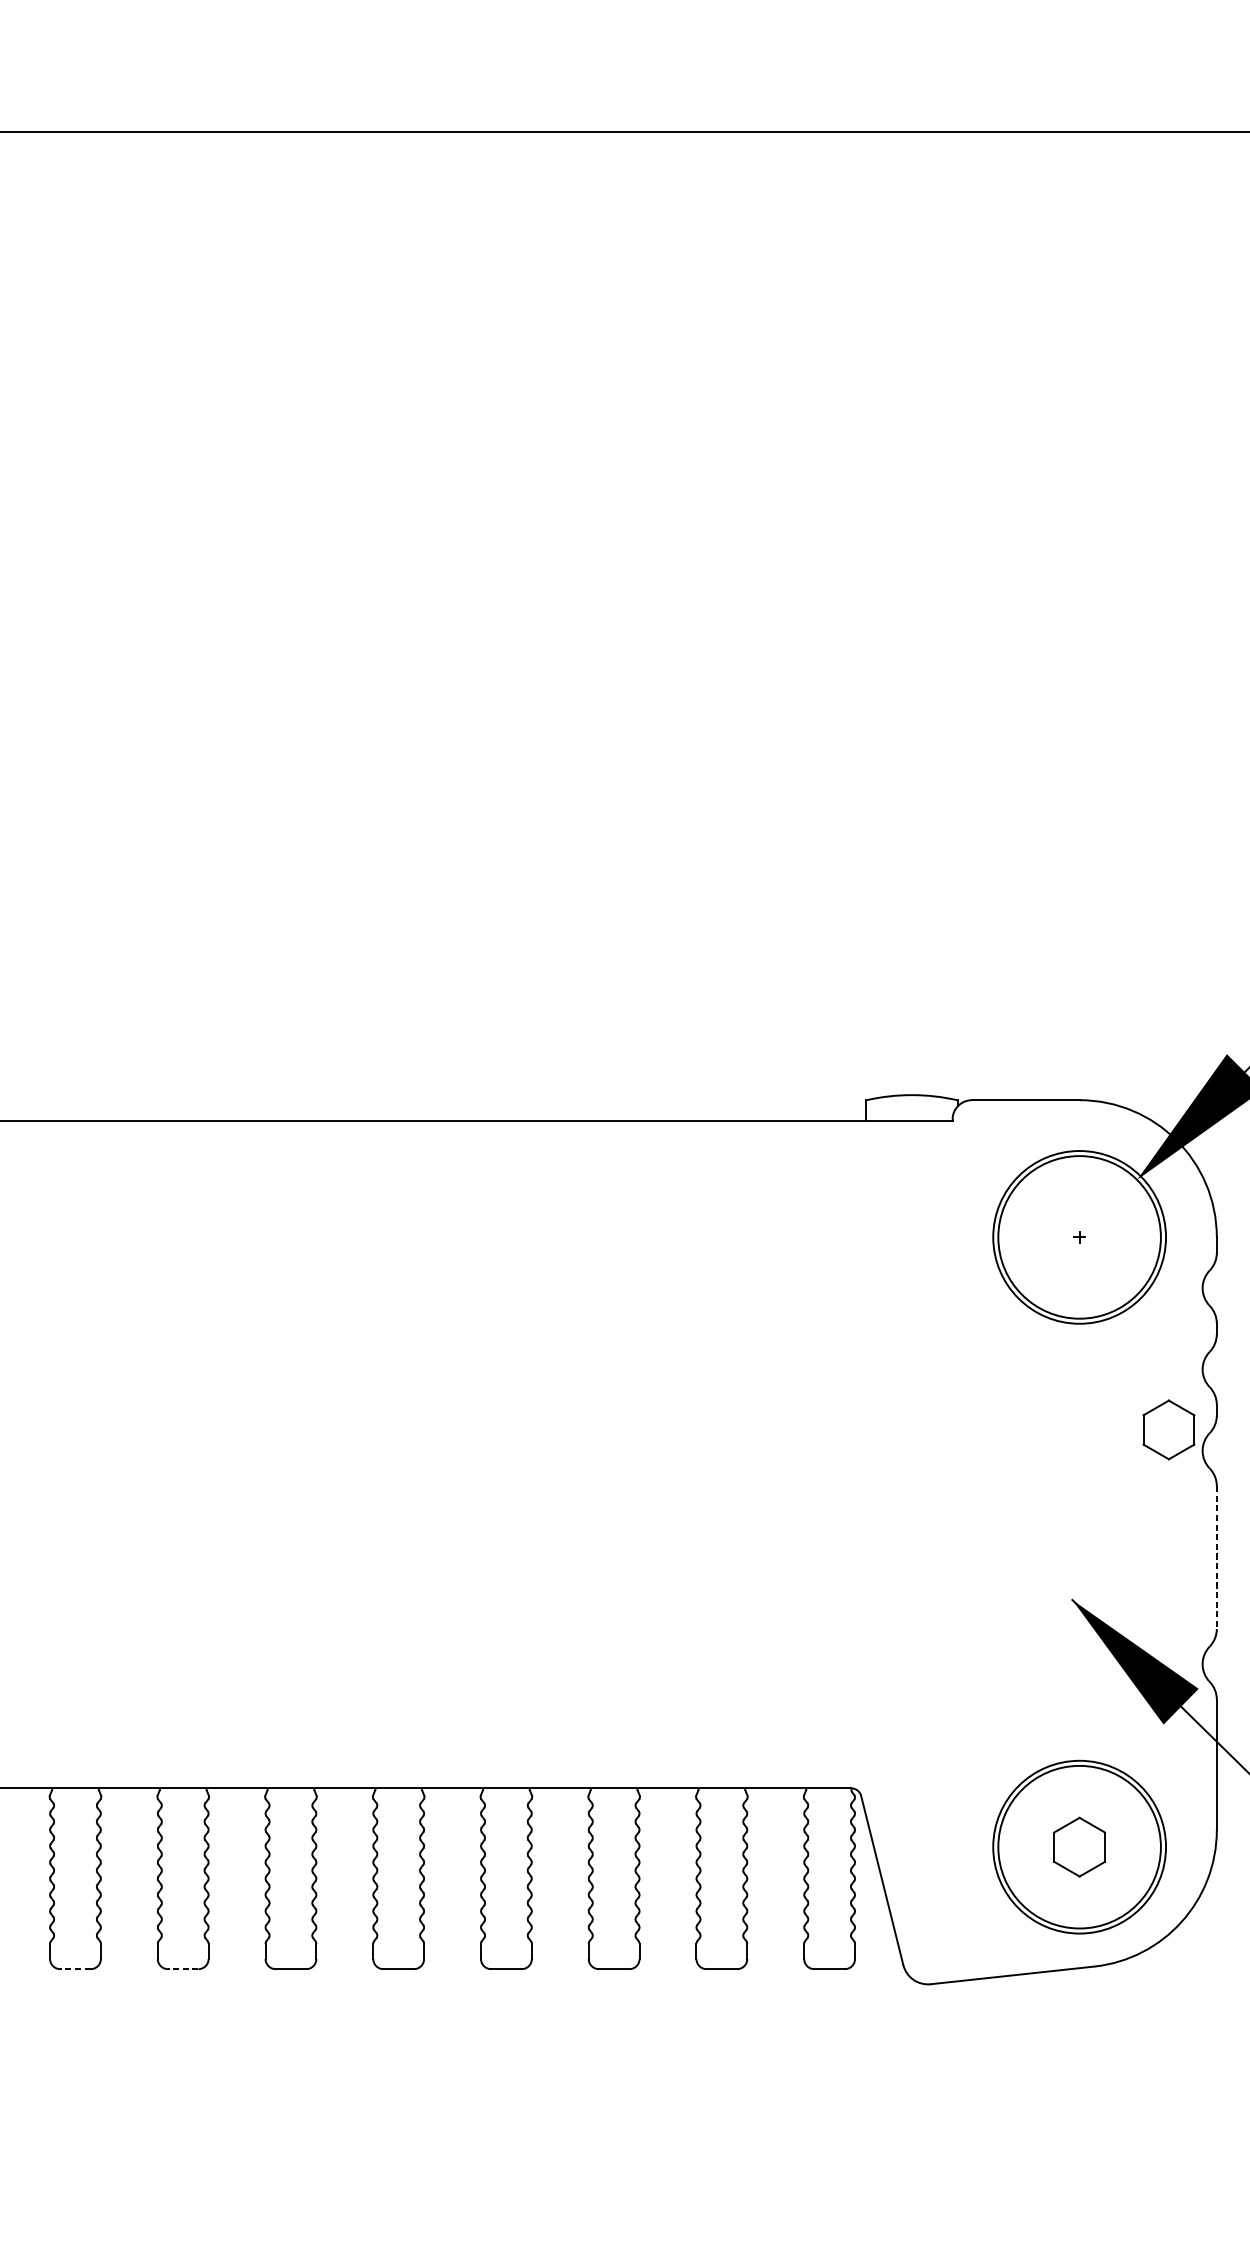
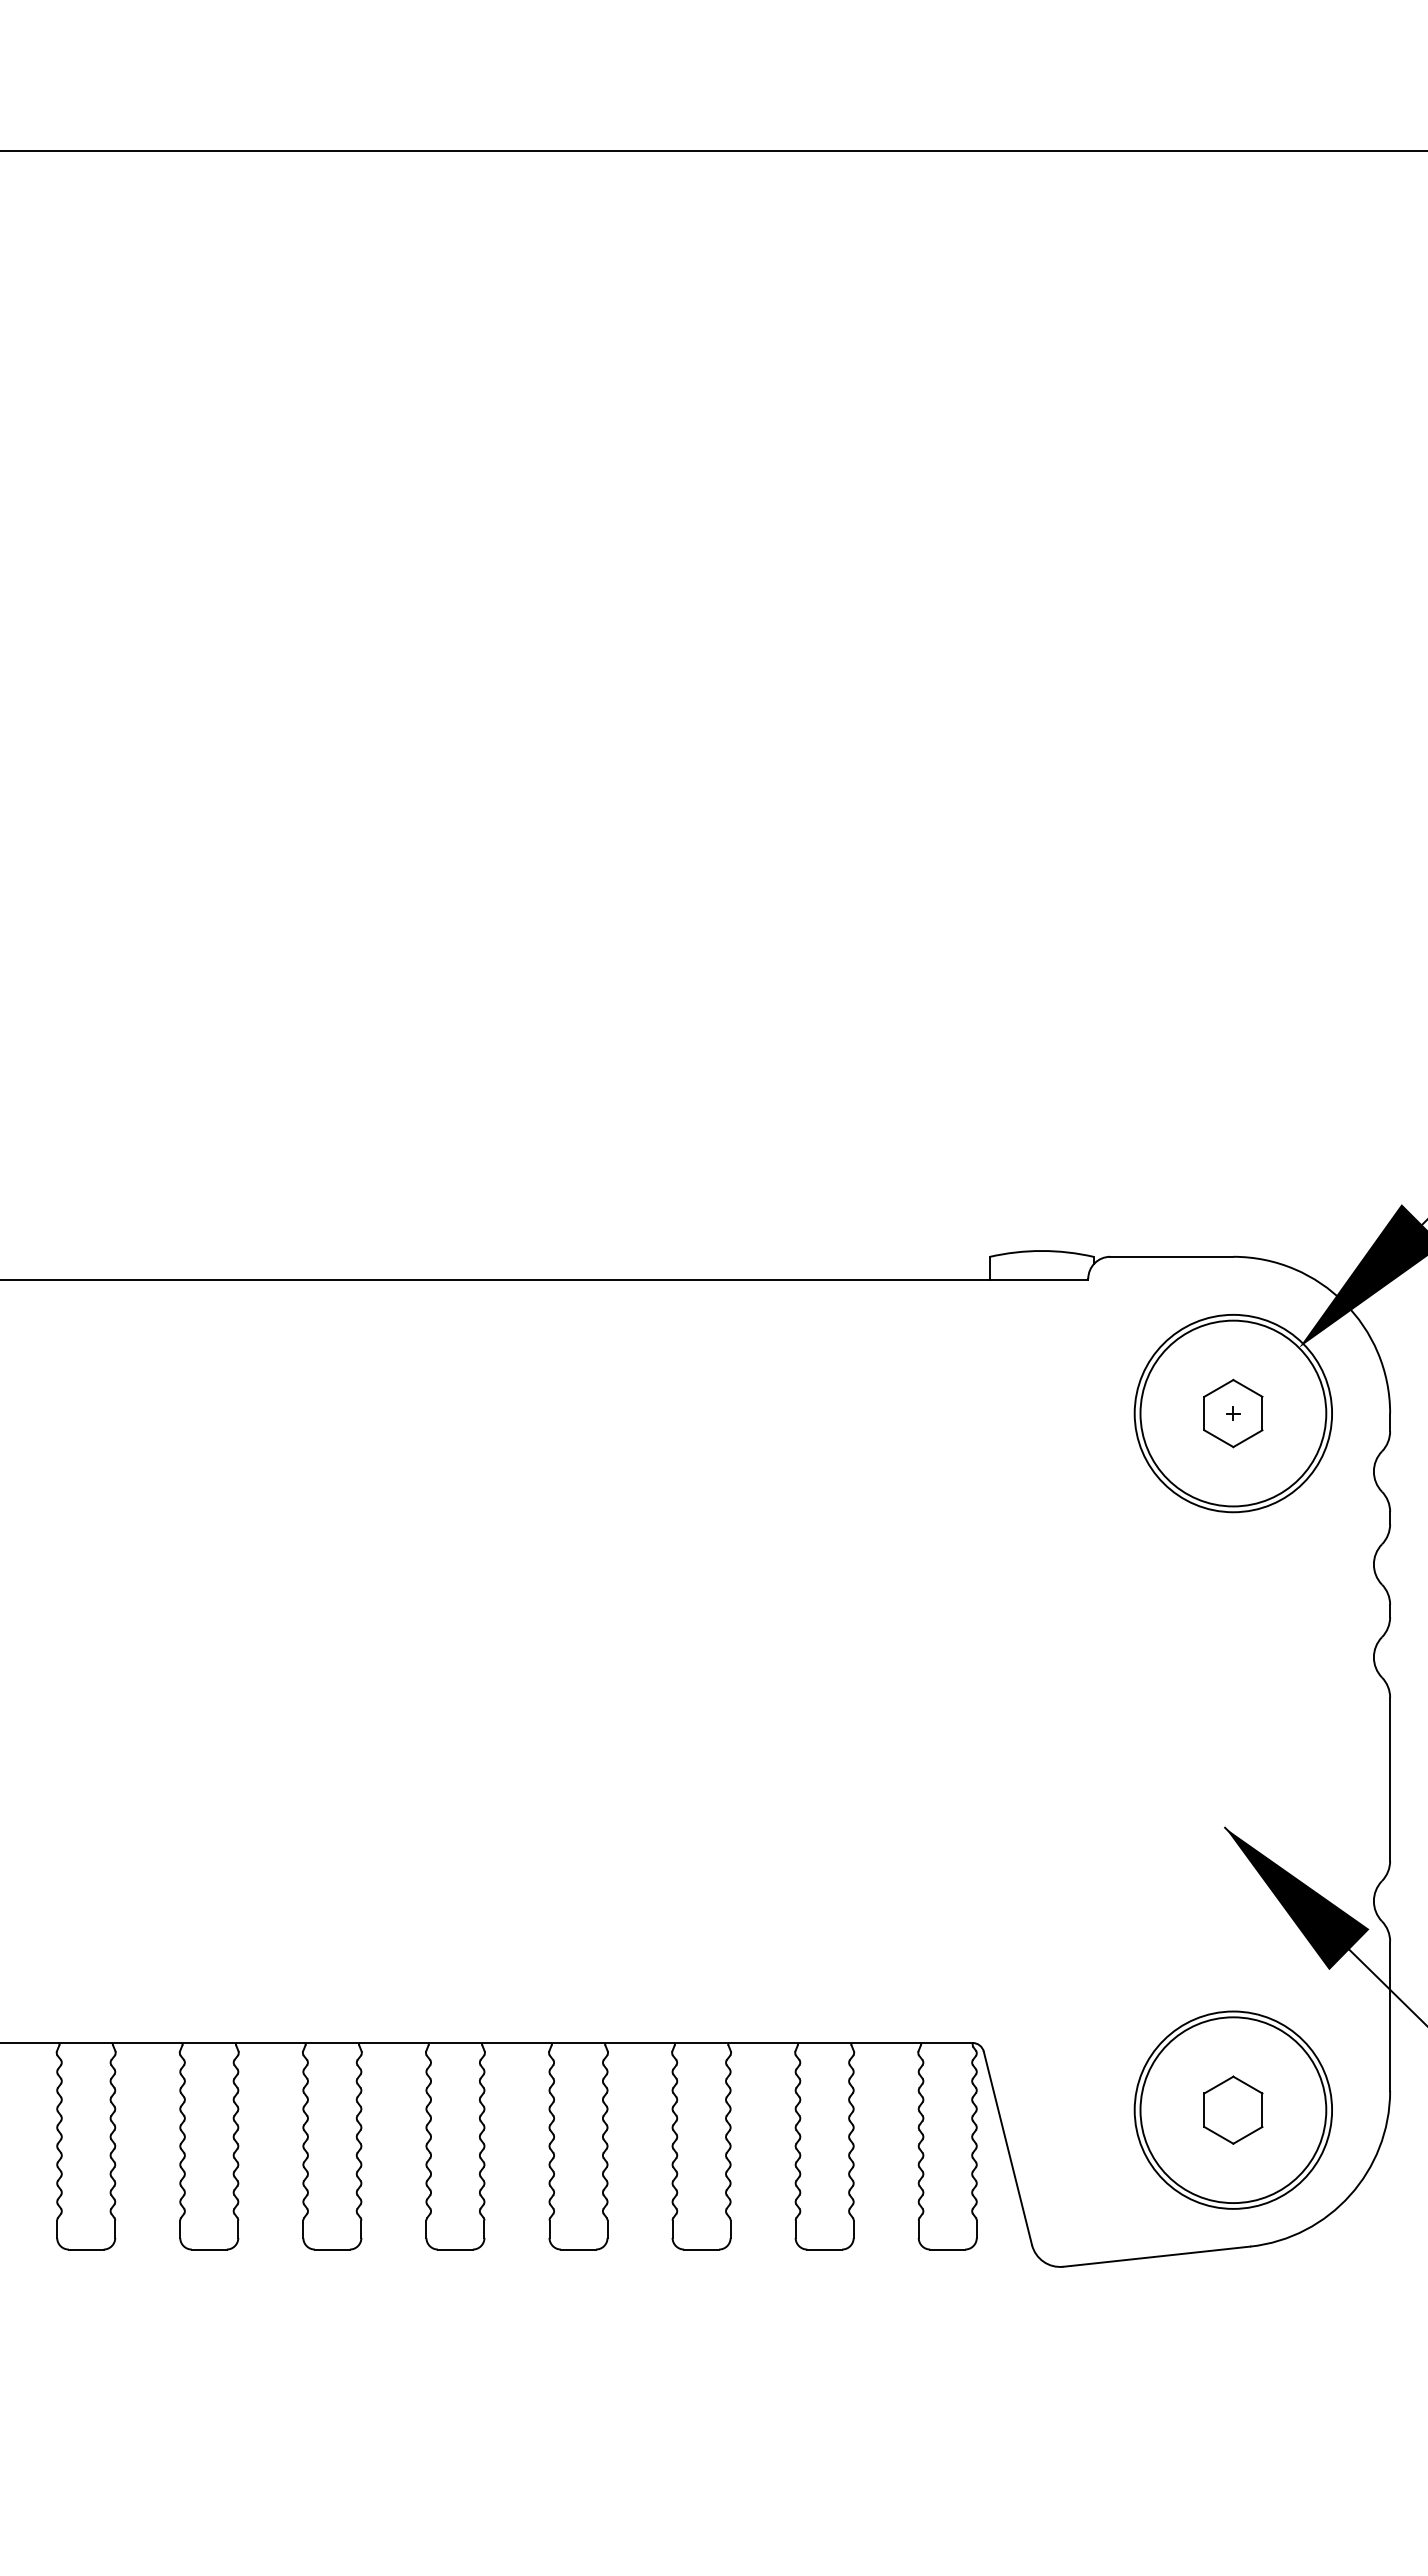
part: (1168, 1429) -> (1233, 1413), moved
line: (1217, 1557) -> (1390, 1779), dashed -> solid
line: (74, 1969) -> (85, 2249), dashed -> solid
line: (182, 1969) -> (208, 2249), dashed -> solid

